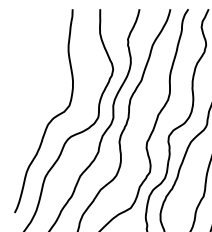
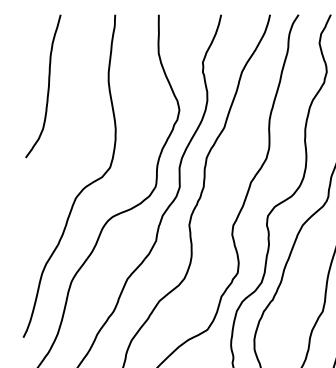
curve: (29, 55) -> (46, 88), added

